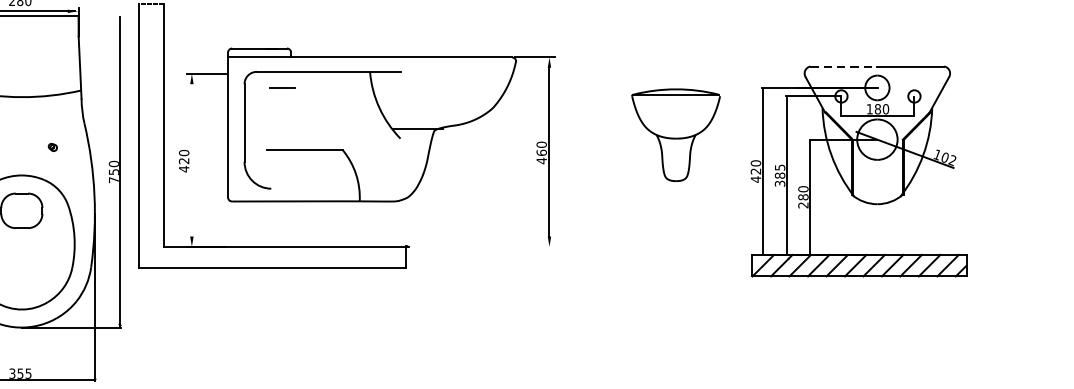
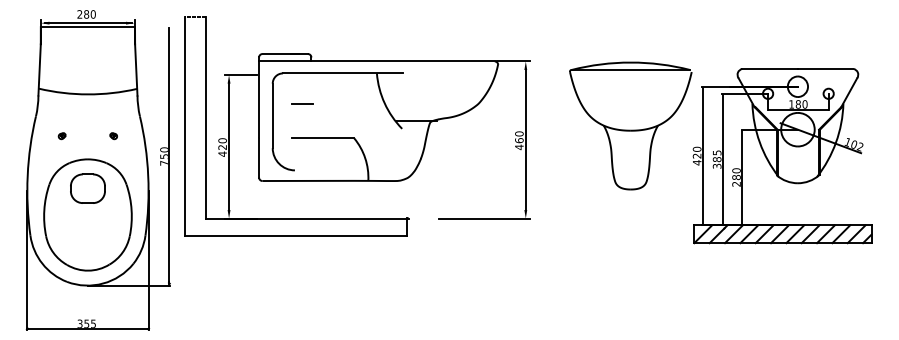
line: (844, 65) -> (770, 68), dashed -> solid
line: (282, 87) -> (302, 103), moved
part: (675, 134) -> (630, 125), size x1.67
line: (192, 159) -> (229, 146), added
line: (499, 246) -> (484, 218), added

